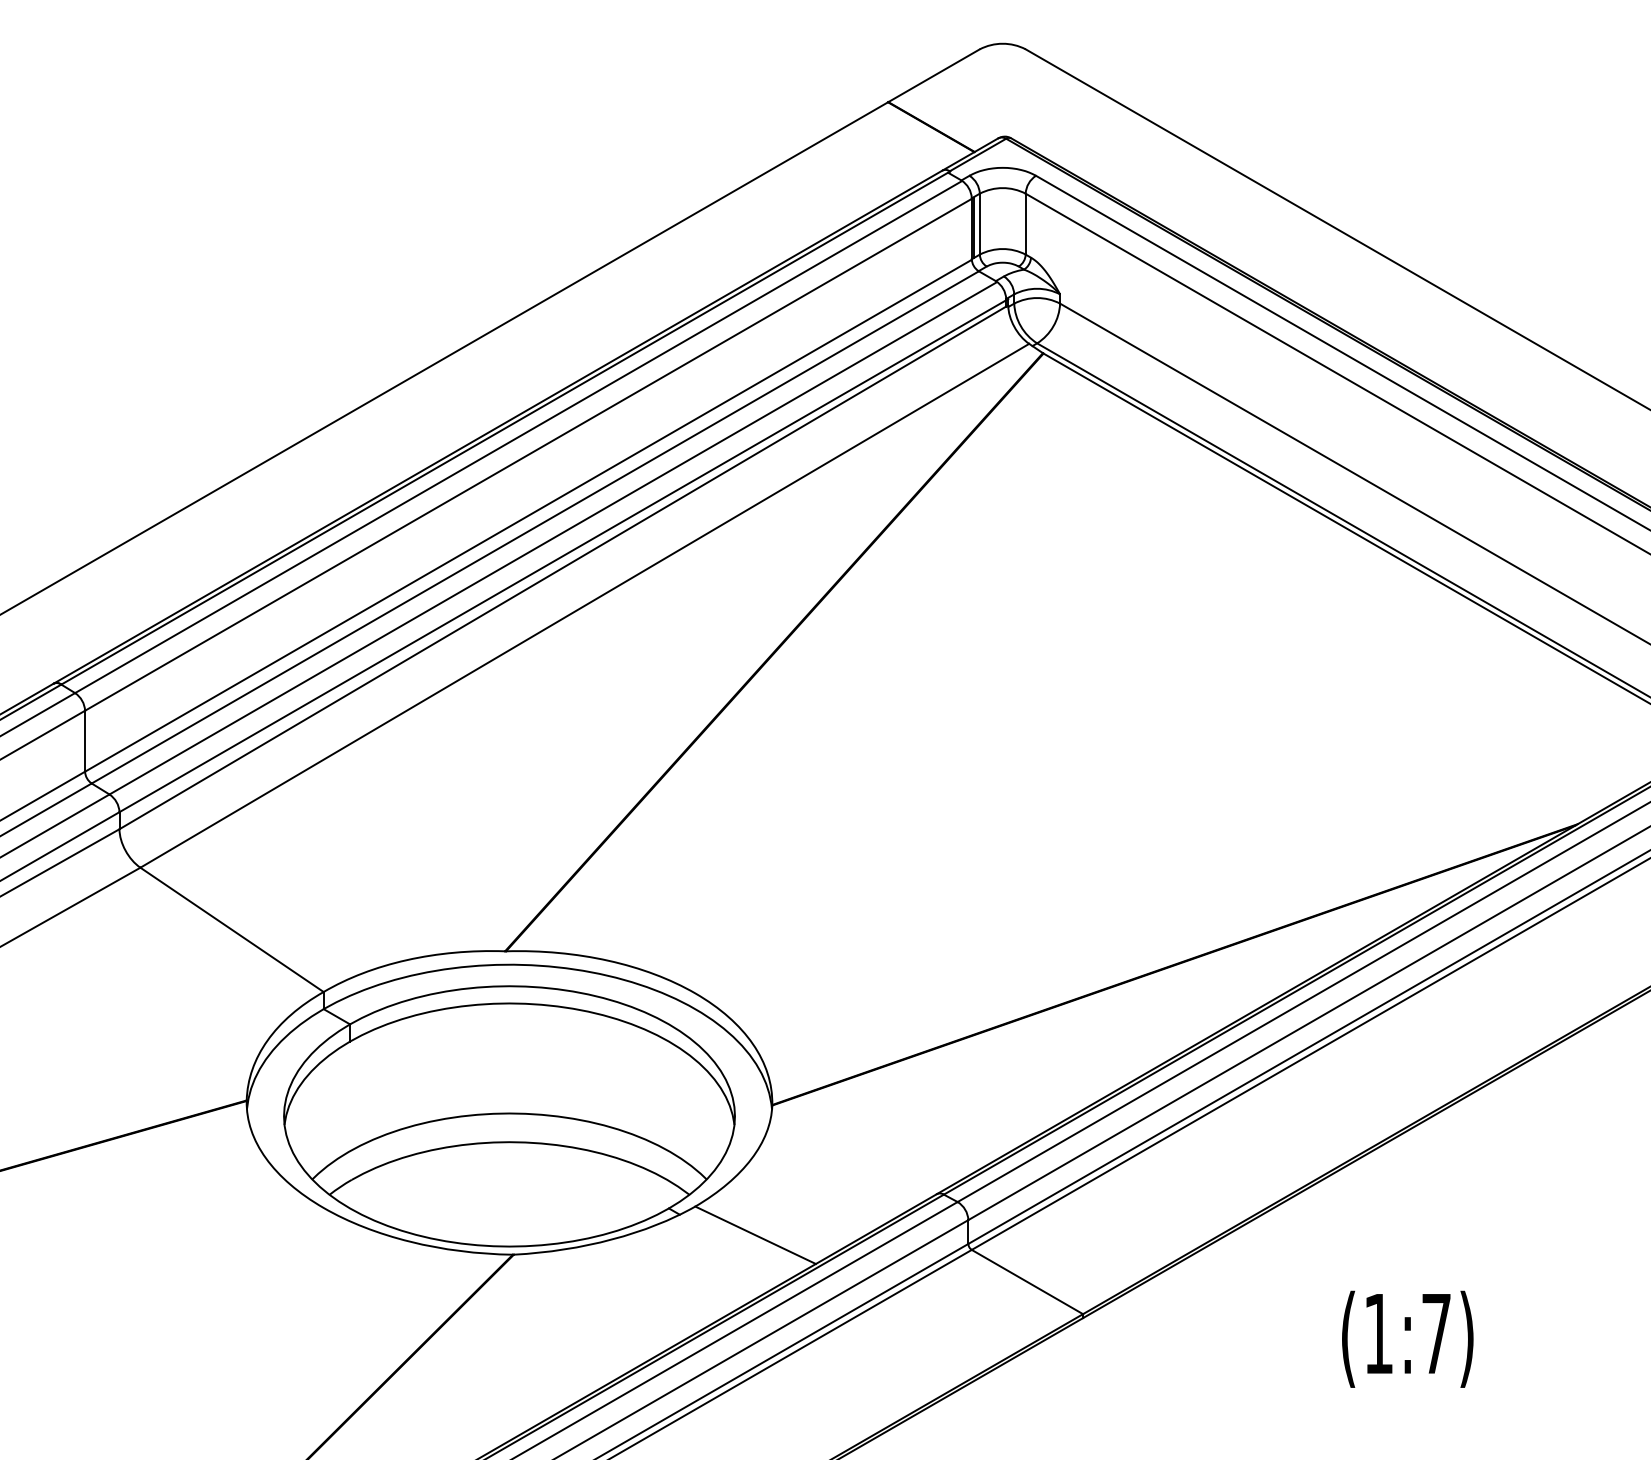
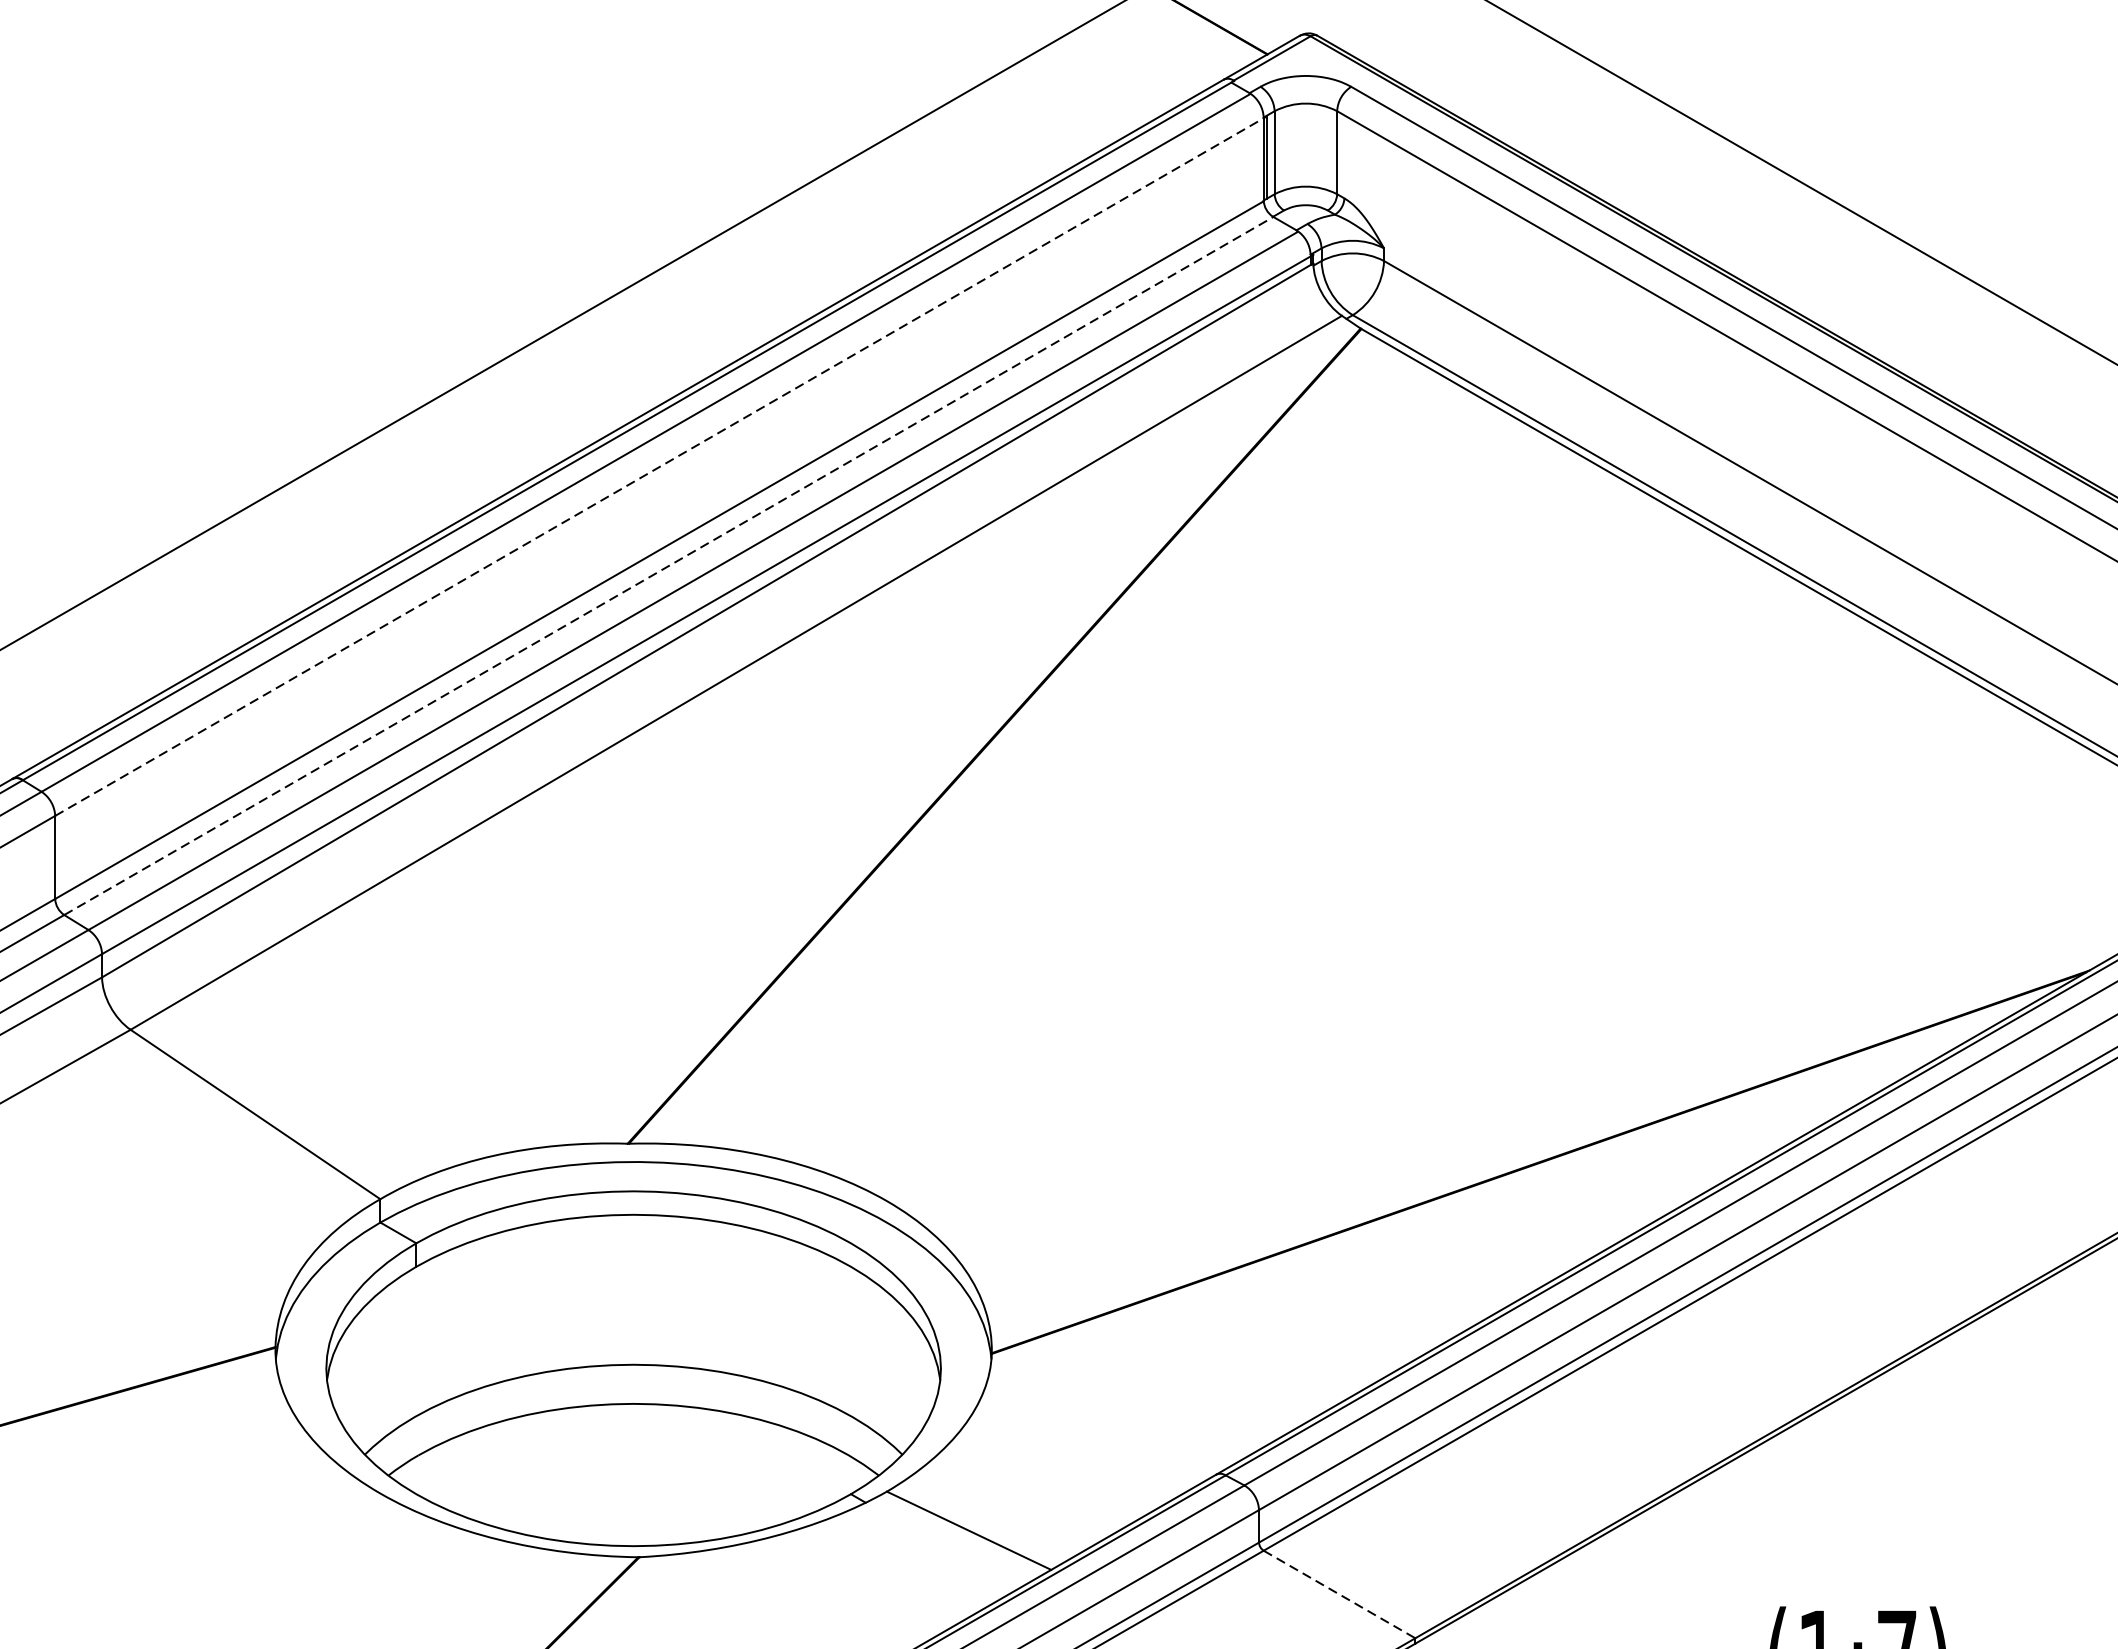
line: (529, 453) -> (660, 465), solid -> dashed
line: (535, 527) -> (669, 566), solid -> dashed
line: (1027, 1282) -> (1339, 1595), solid -> dashed

